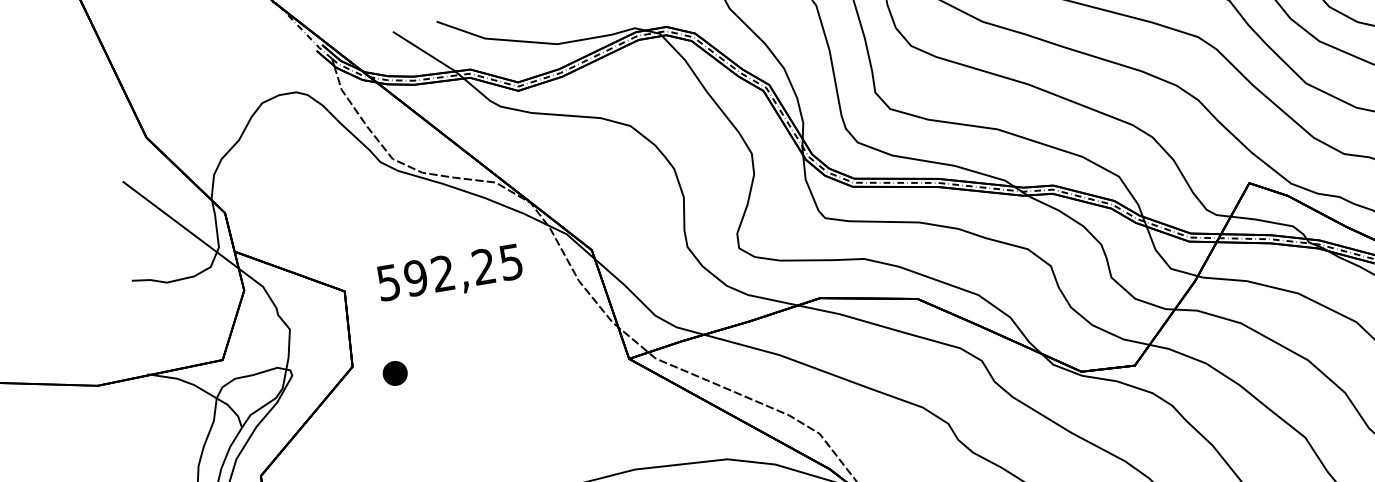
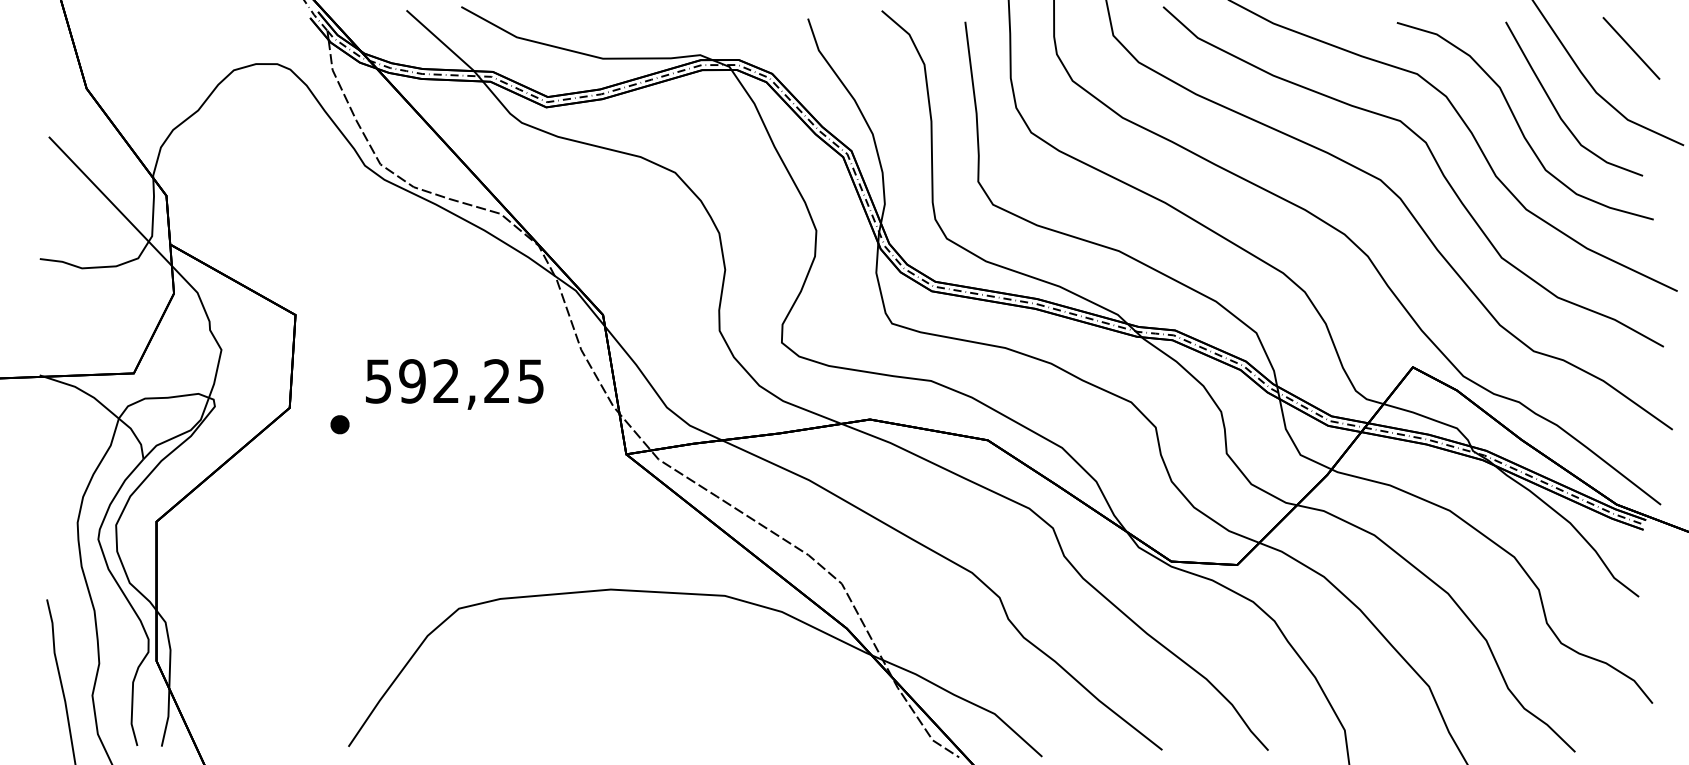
text: (450, 274) -> (454, 384), moved
part: (394, 373) -> (339, 424), size x0.62

